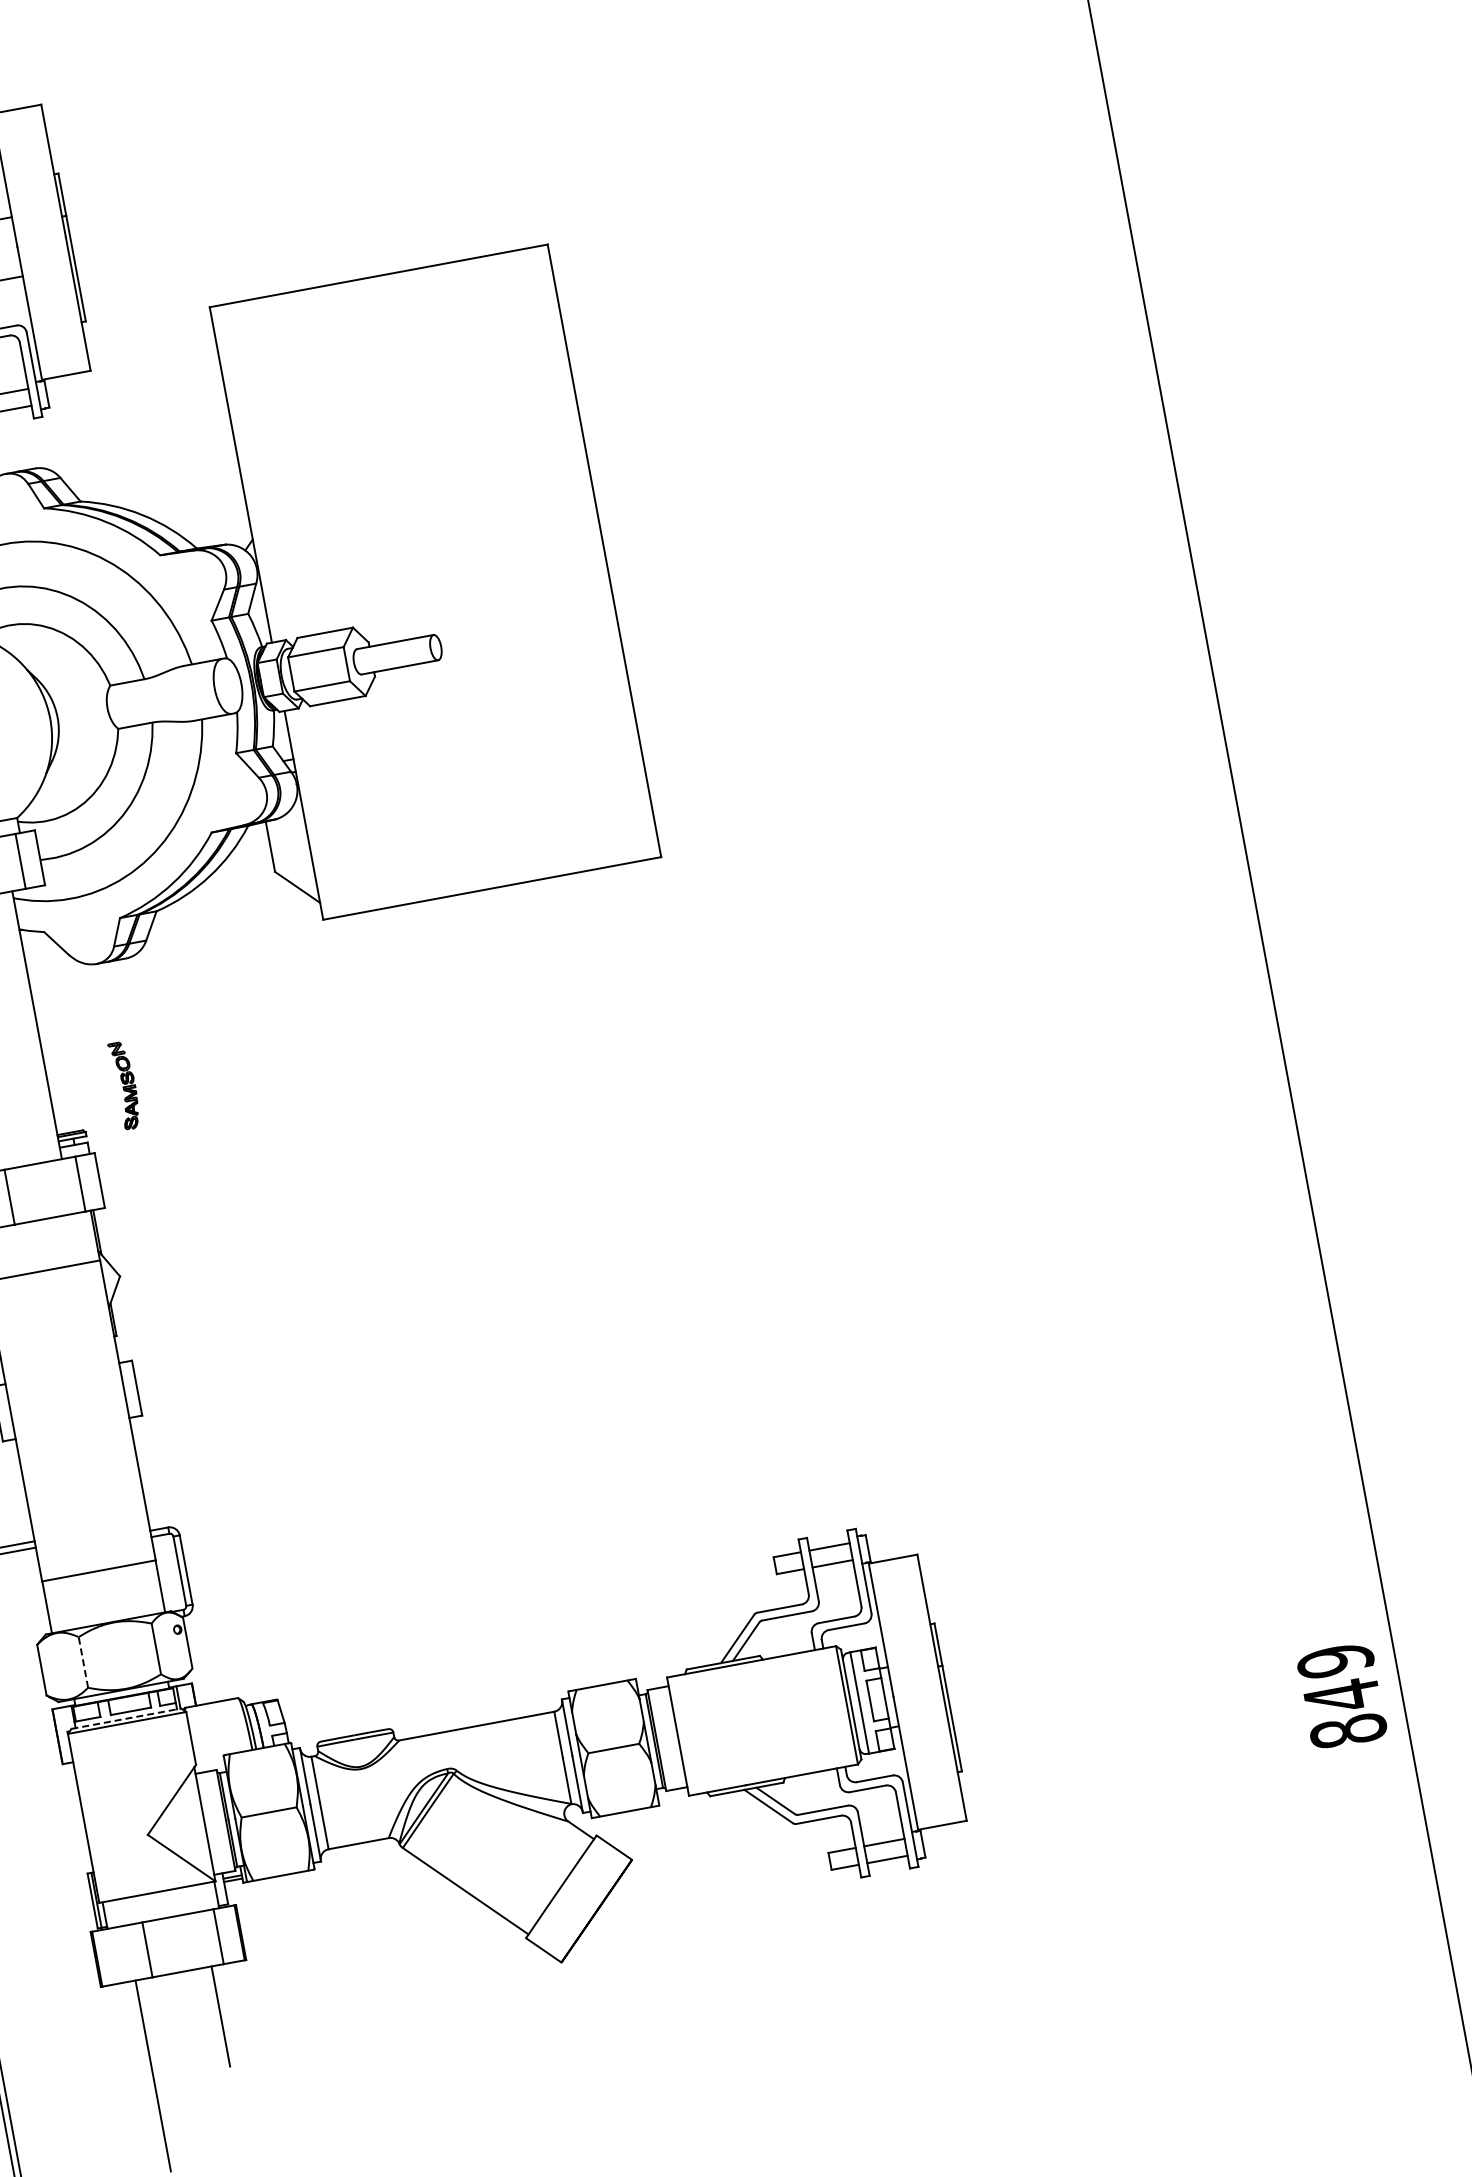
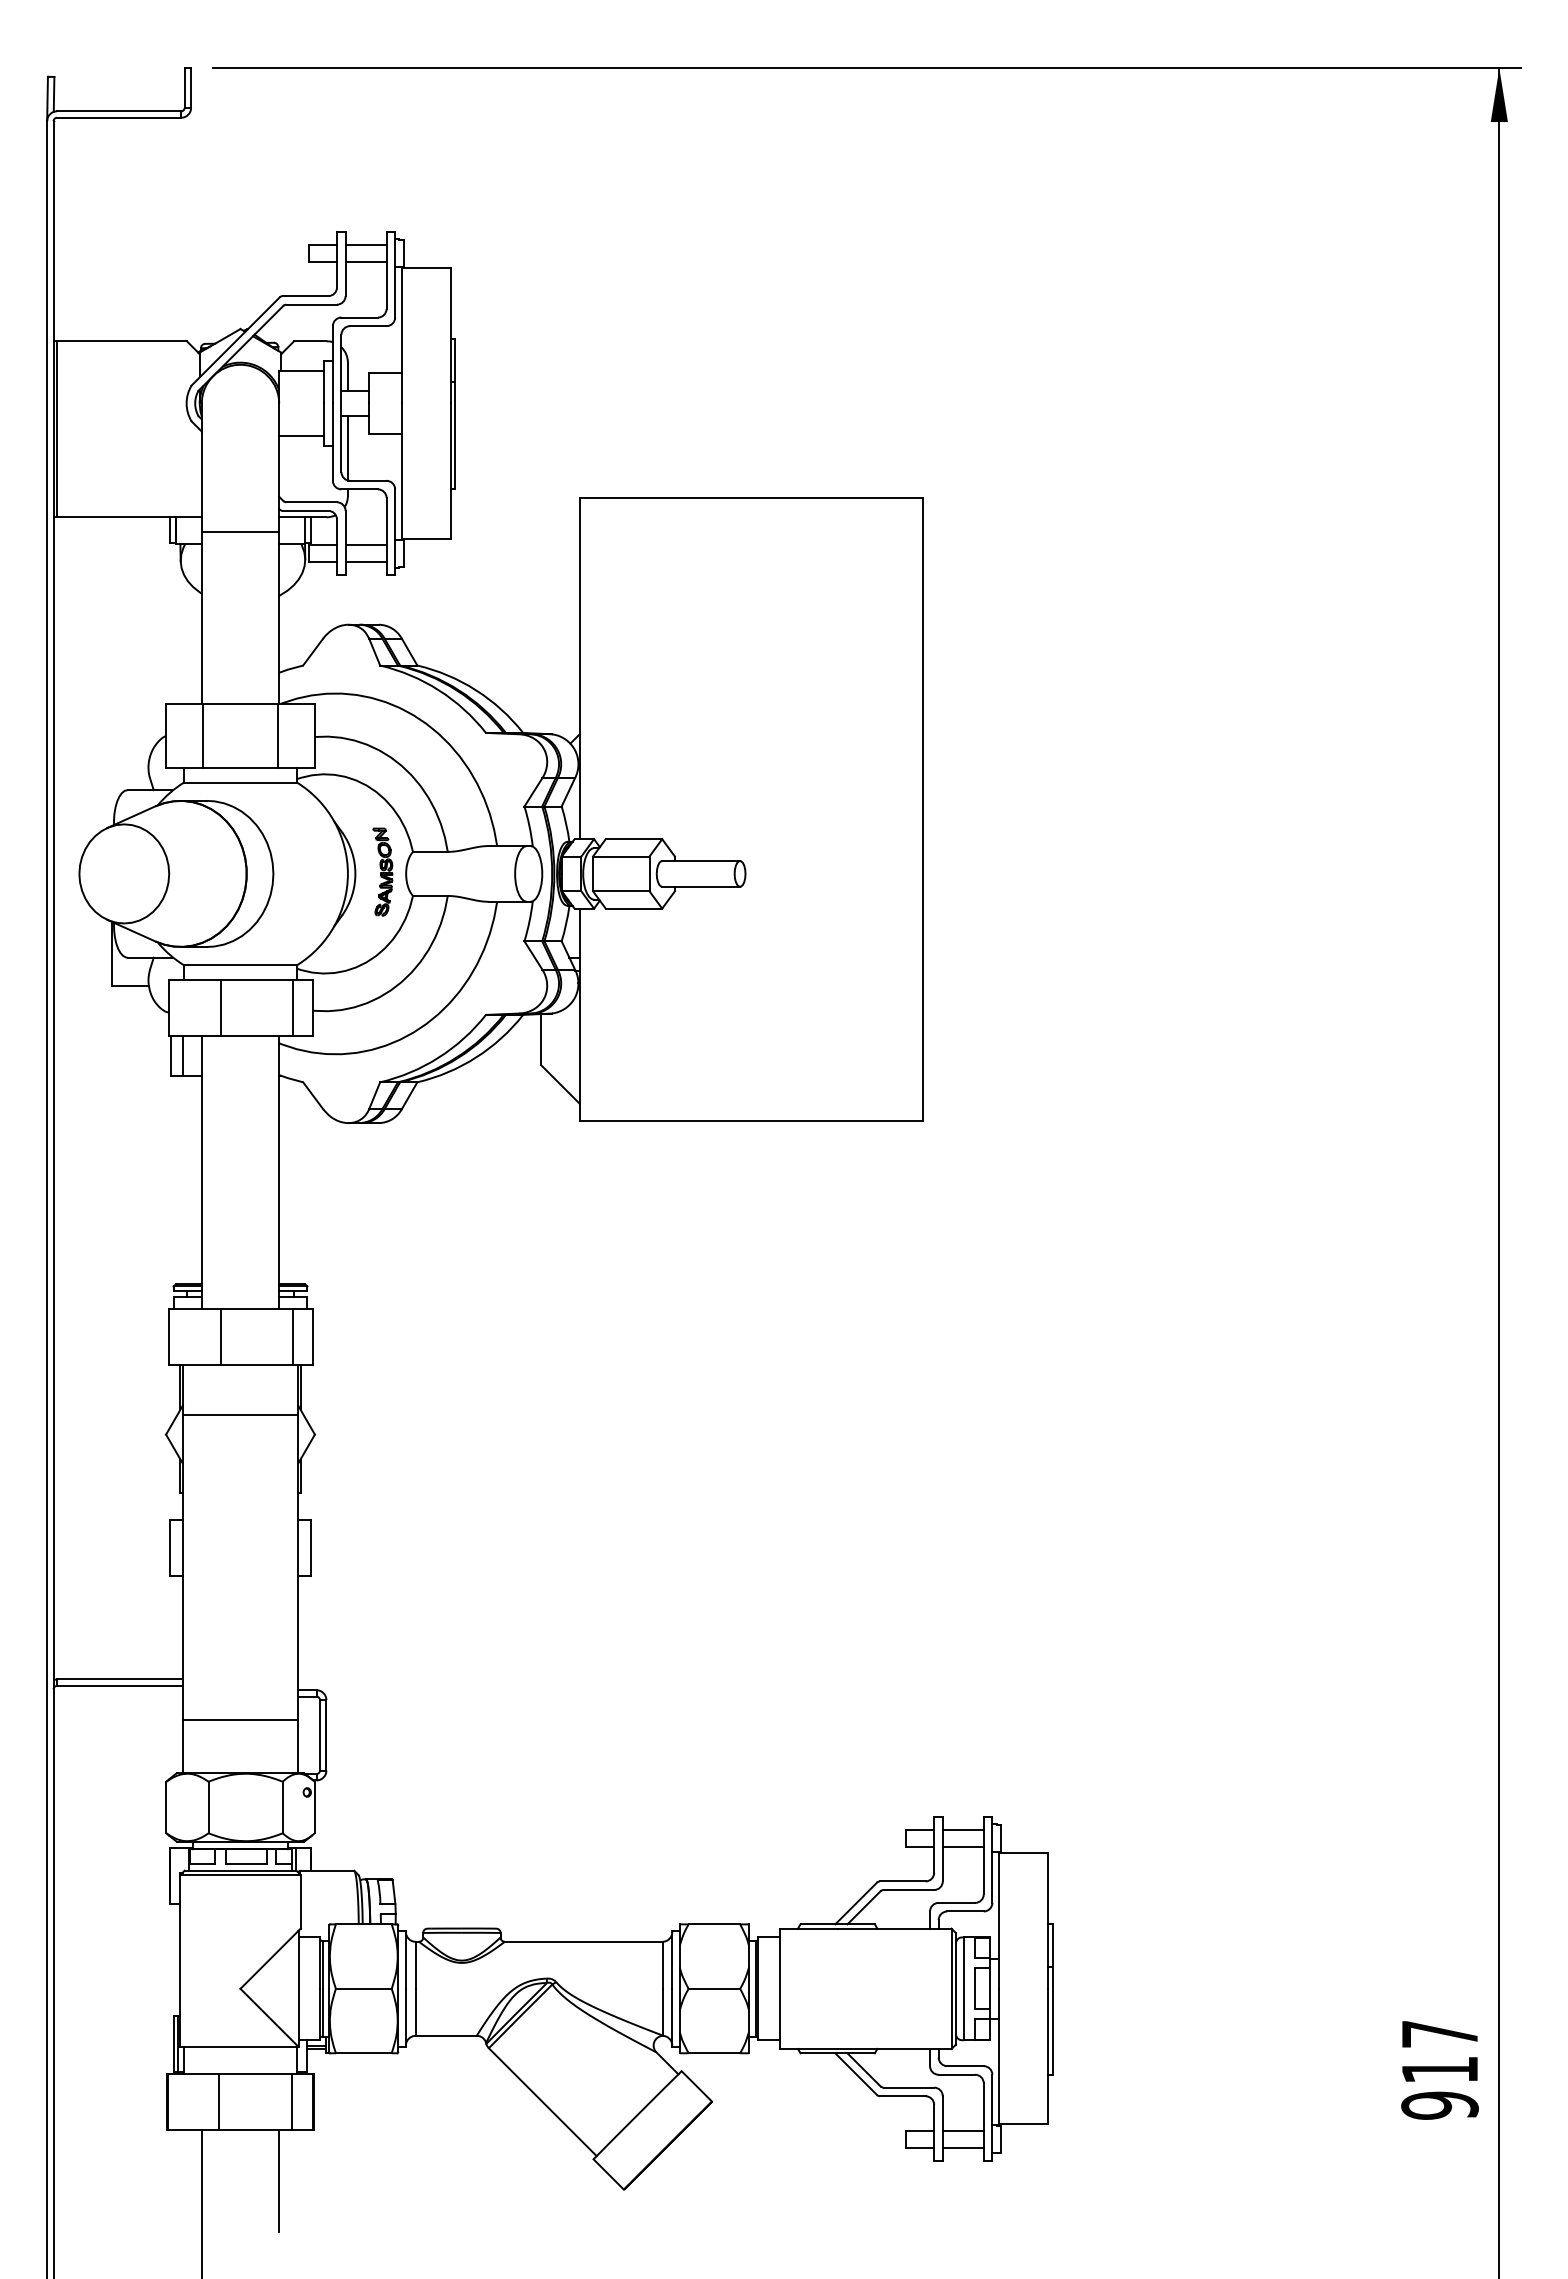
part: (124, 1085) -> (382, 871), moved
line: (83, 1662) -> (208, 1807), dashed -> solid
text: (1341, 1695) -> (1439, 2069), 849 -> 917
line: (126, 1718) -> (240, 1870), dashed -> solid

